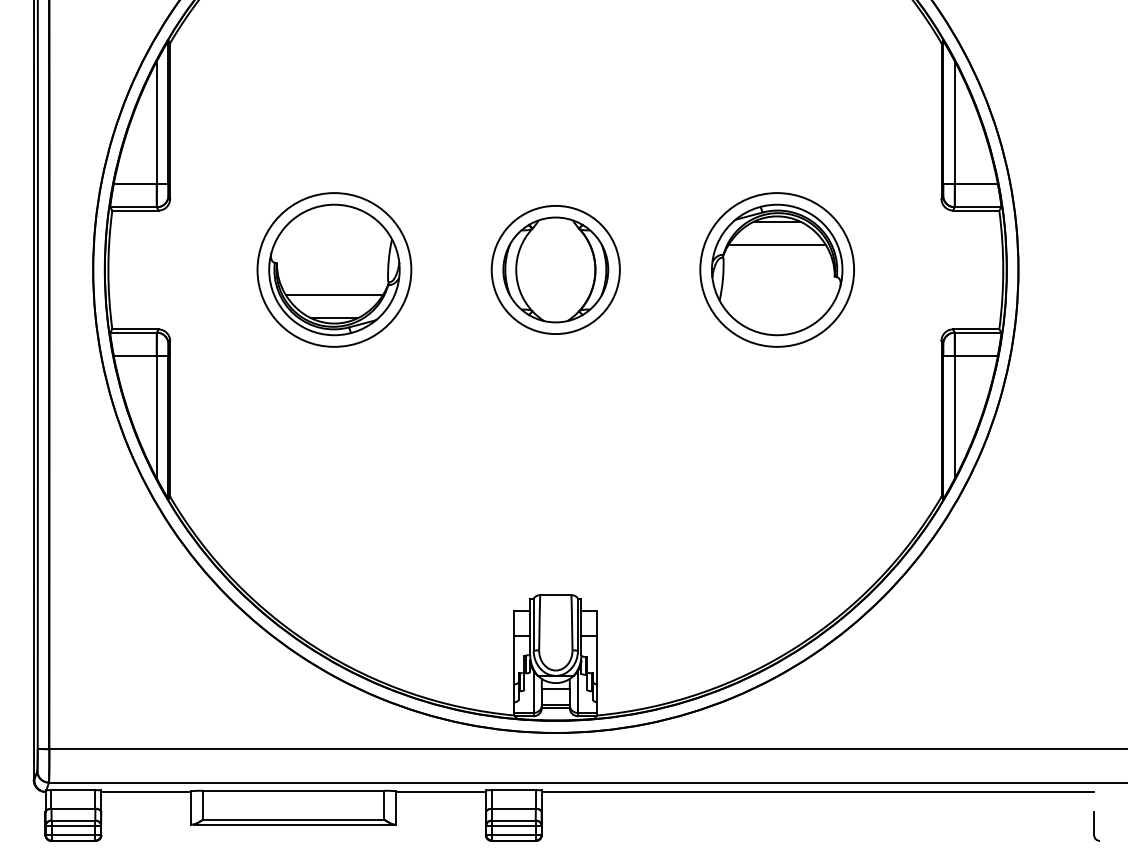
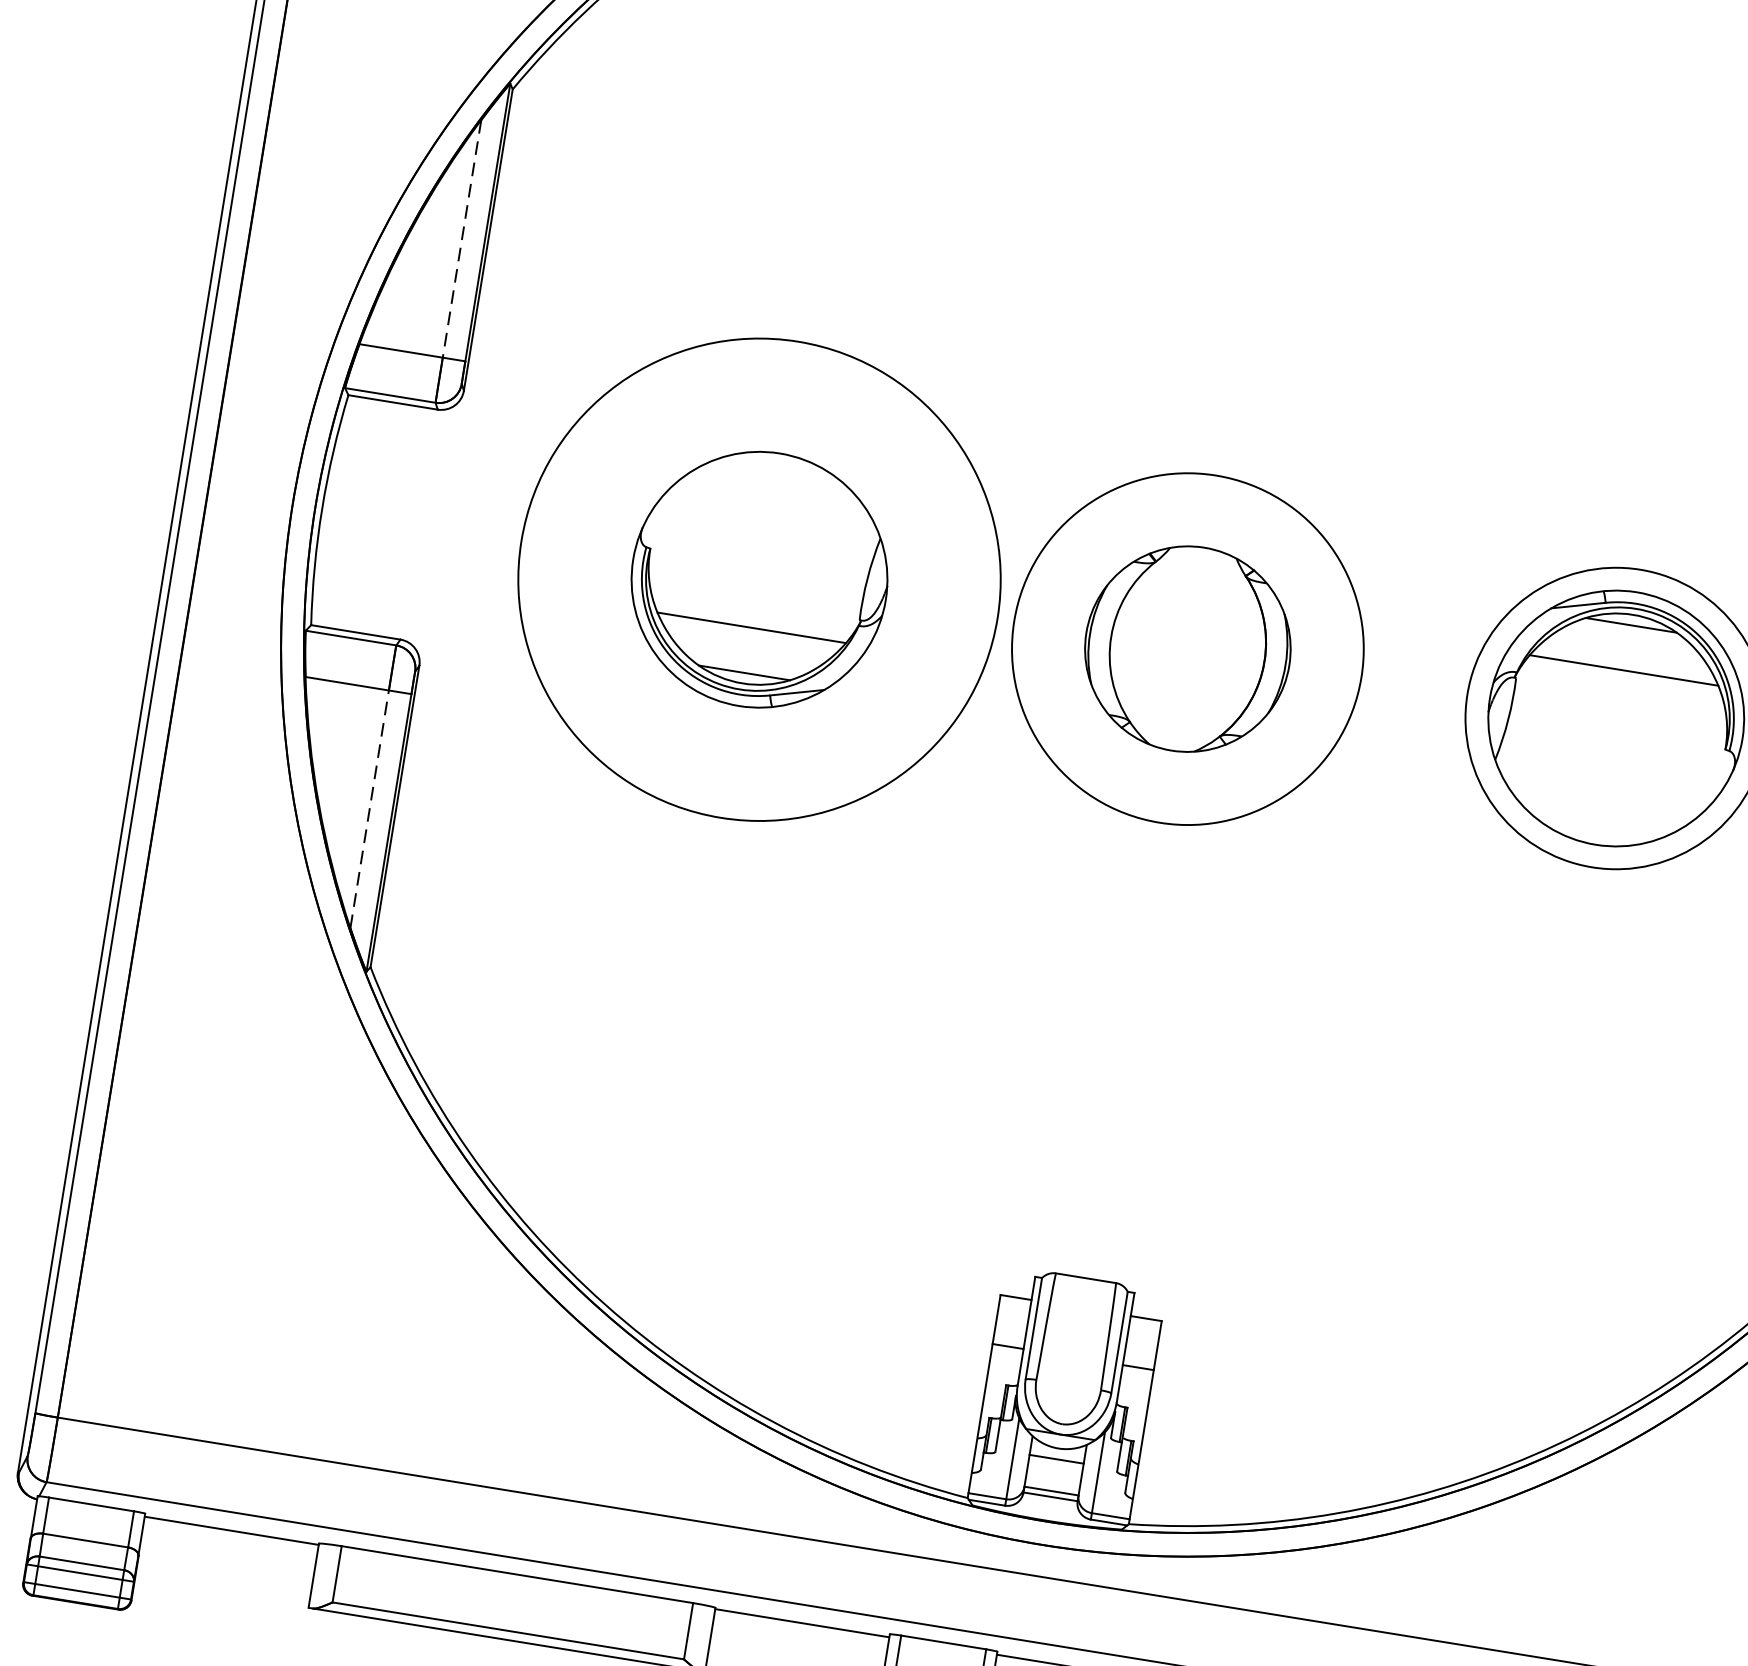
line: (156, 123) -> (461, 240), solid -> dashed
circle: (334, 269) -> (759, 578), size x1.6
circle: (555, 269) -> (1187, 648), size x1.4
line: (156, 416) -> (369, 807), solid -> dashed

